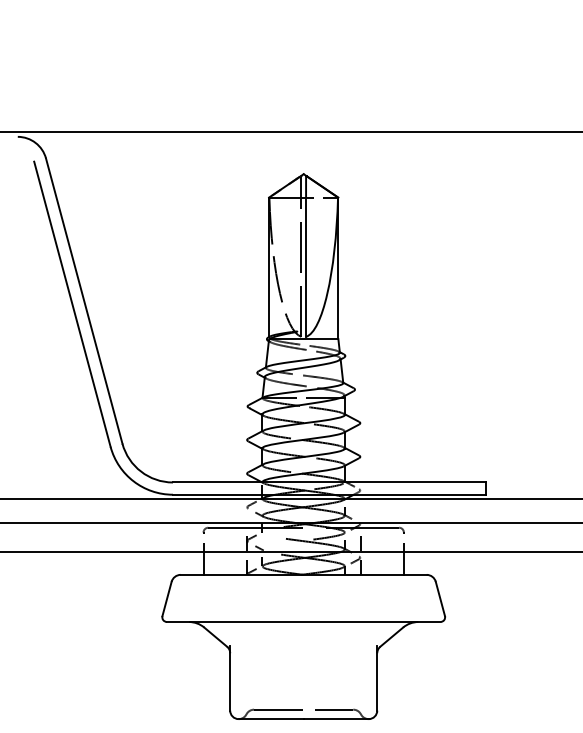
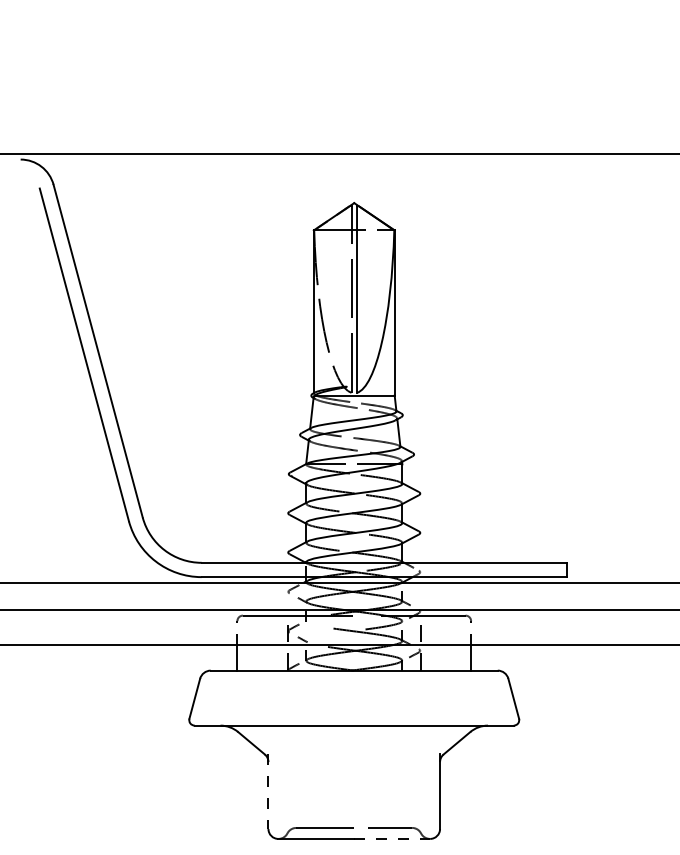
line: (230, 679) -> (268, 792), solid -> dashed
line: (336, 719) -> (392, 839), solid -> dashed

